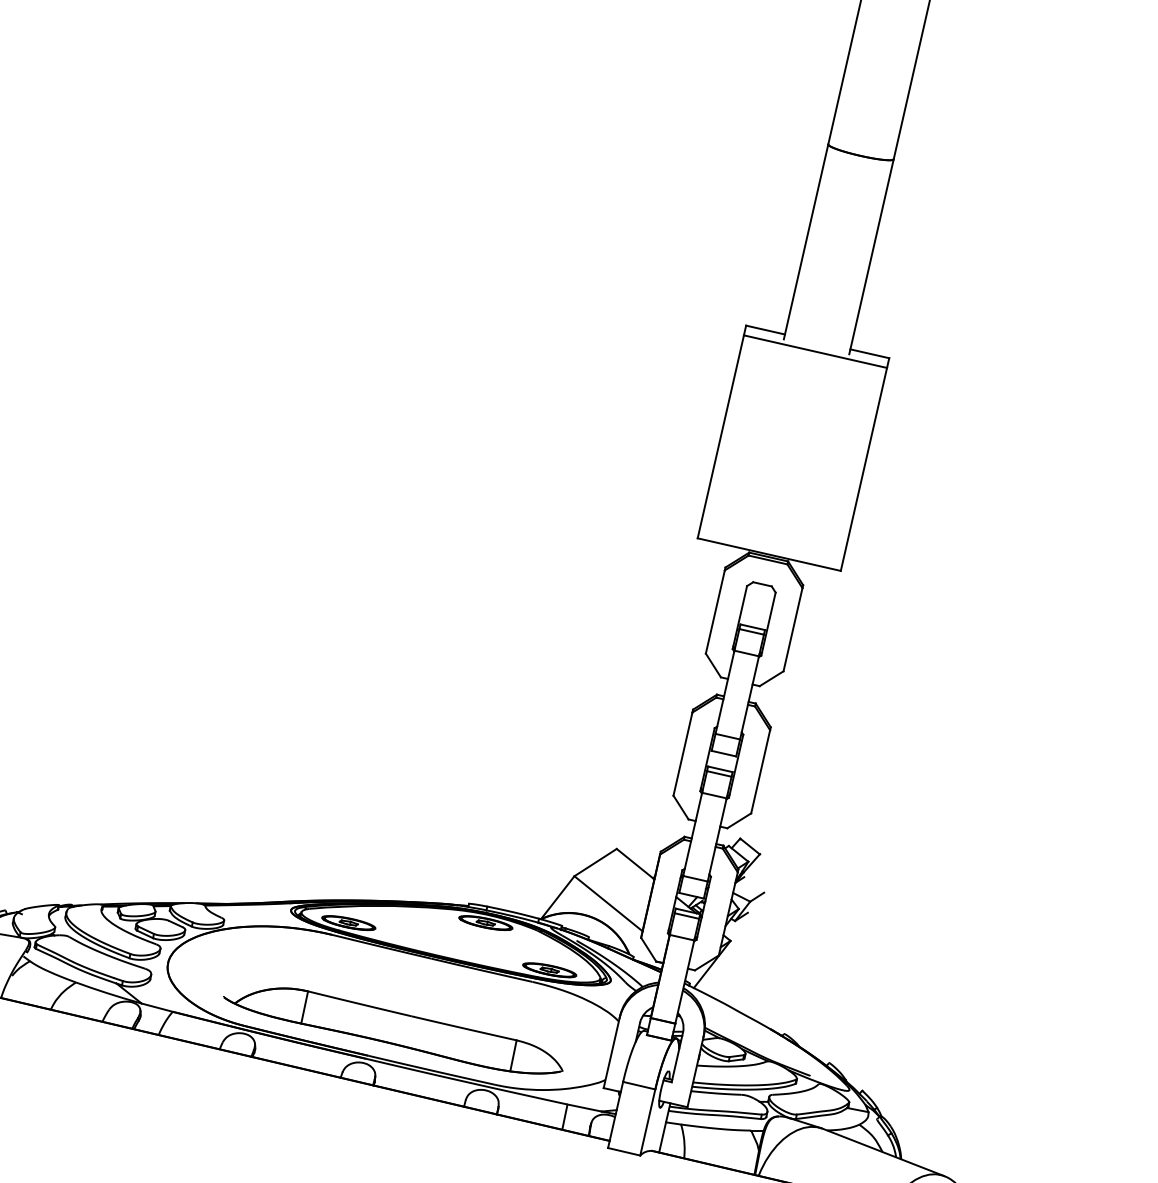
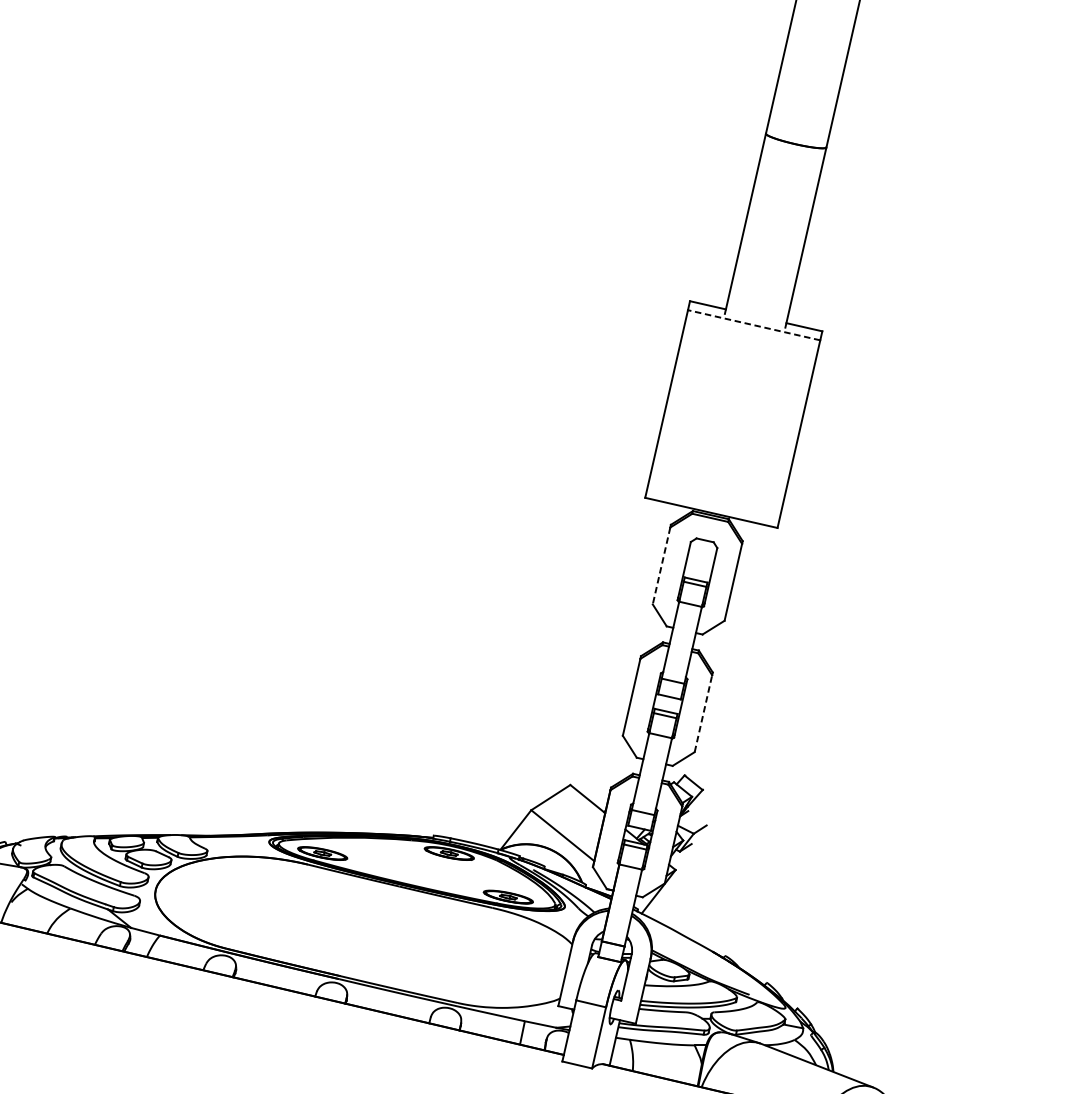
line: (815, 351) -> (754, 325), solid -> dashed
line: (715, 612) -> (661, 566), solid -> dashed
line: (760, 771) -> (703, 713), solid -> dashed
part: (393, 1030) -> (364, 952), removed

